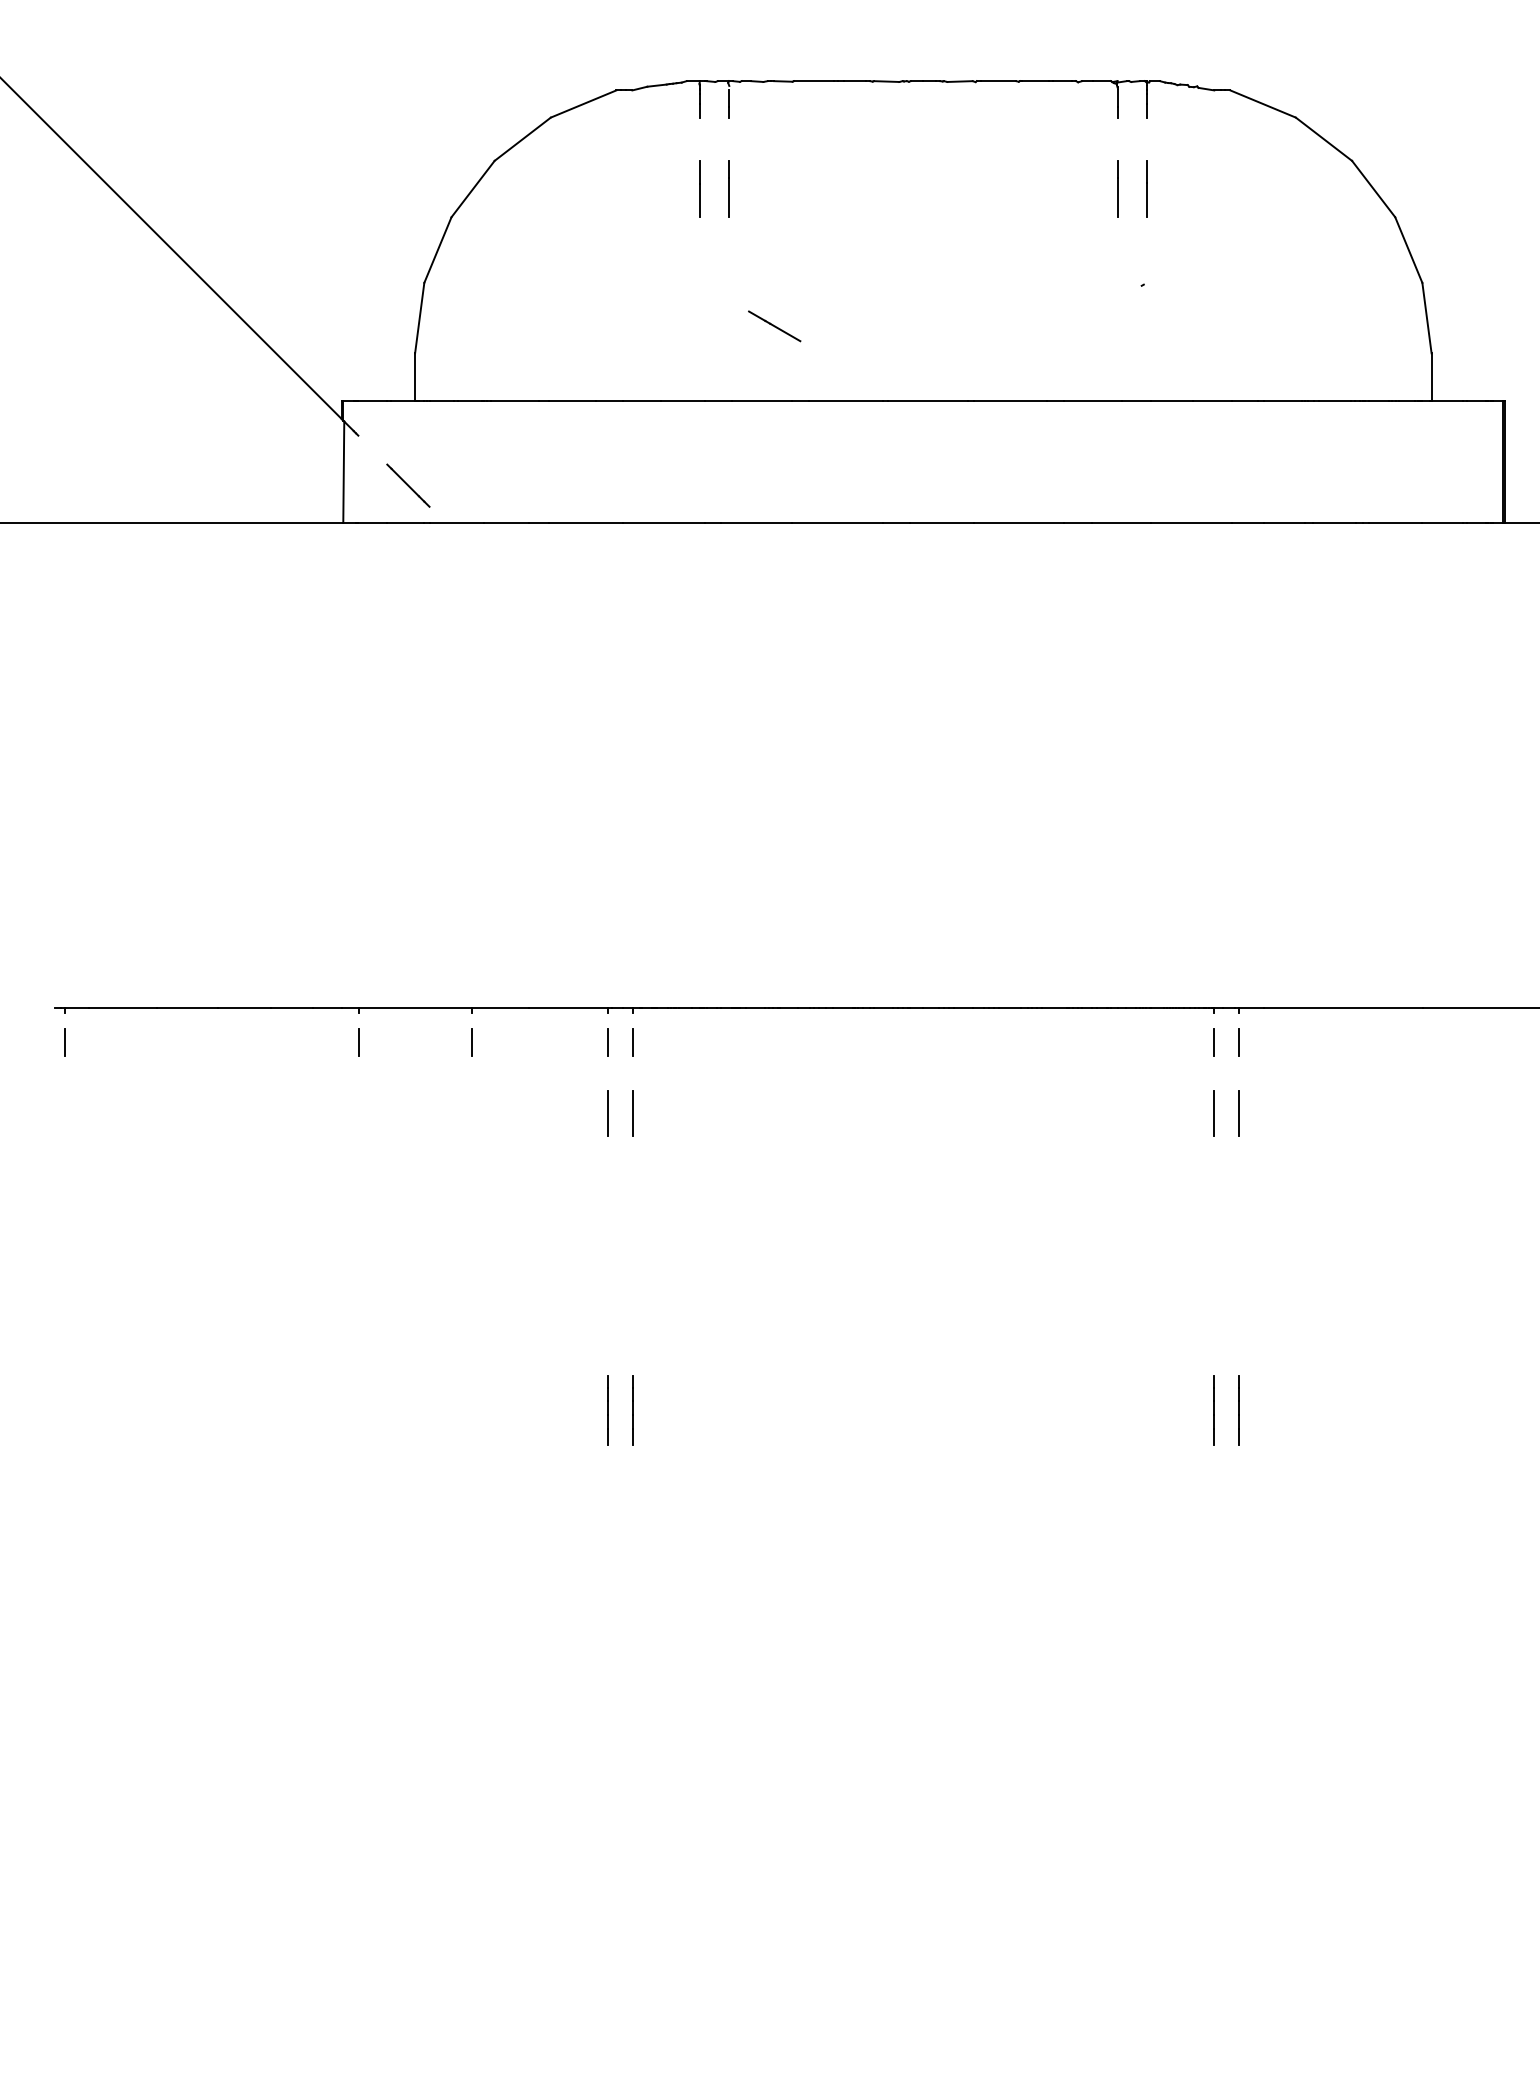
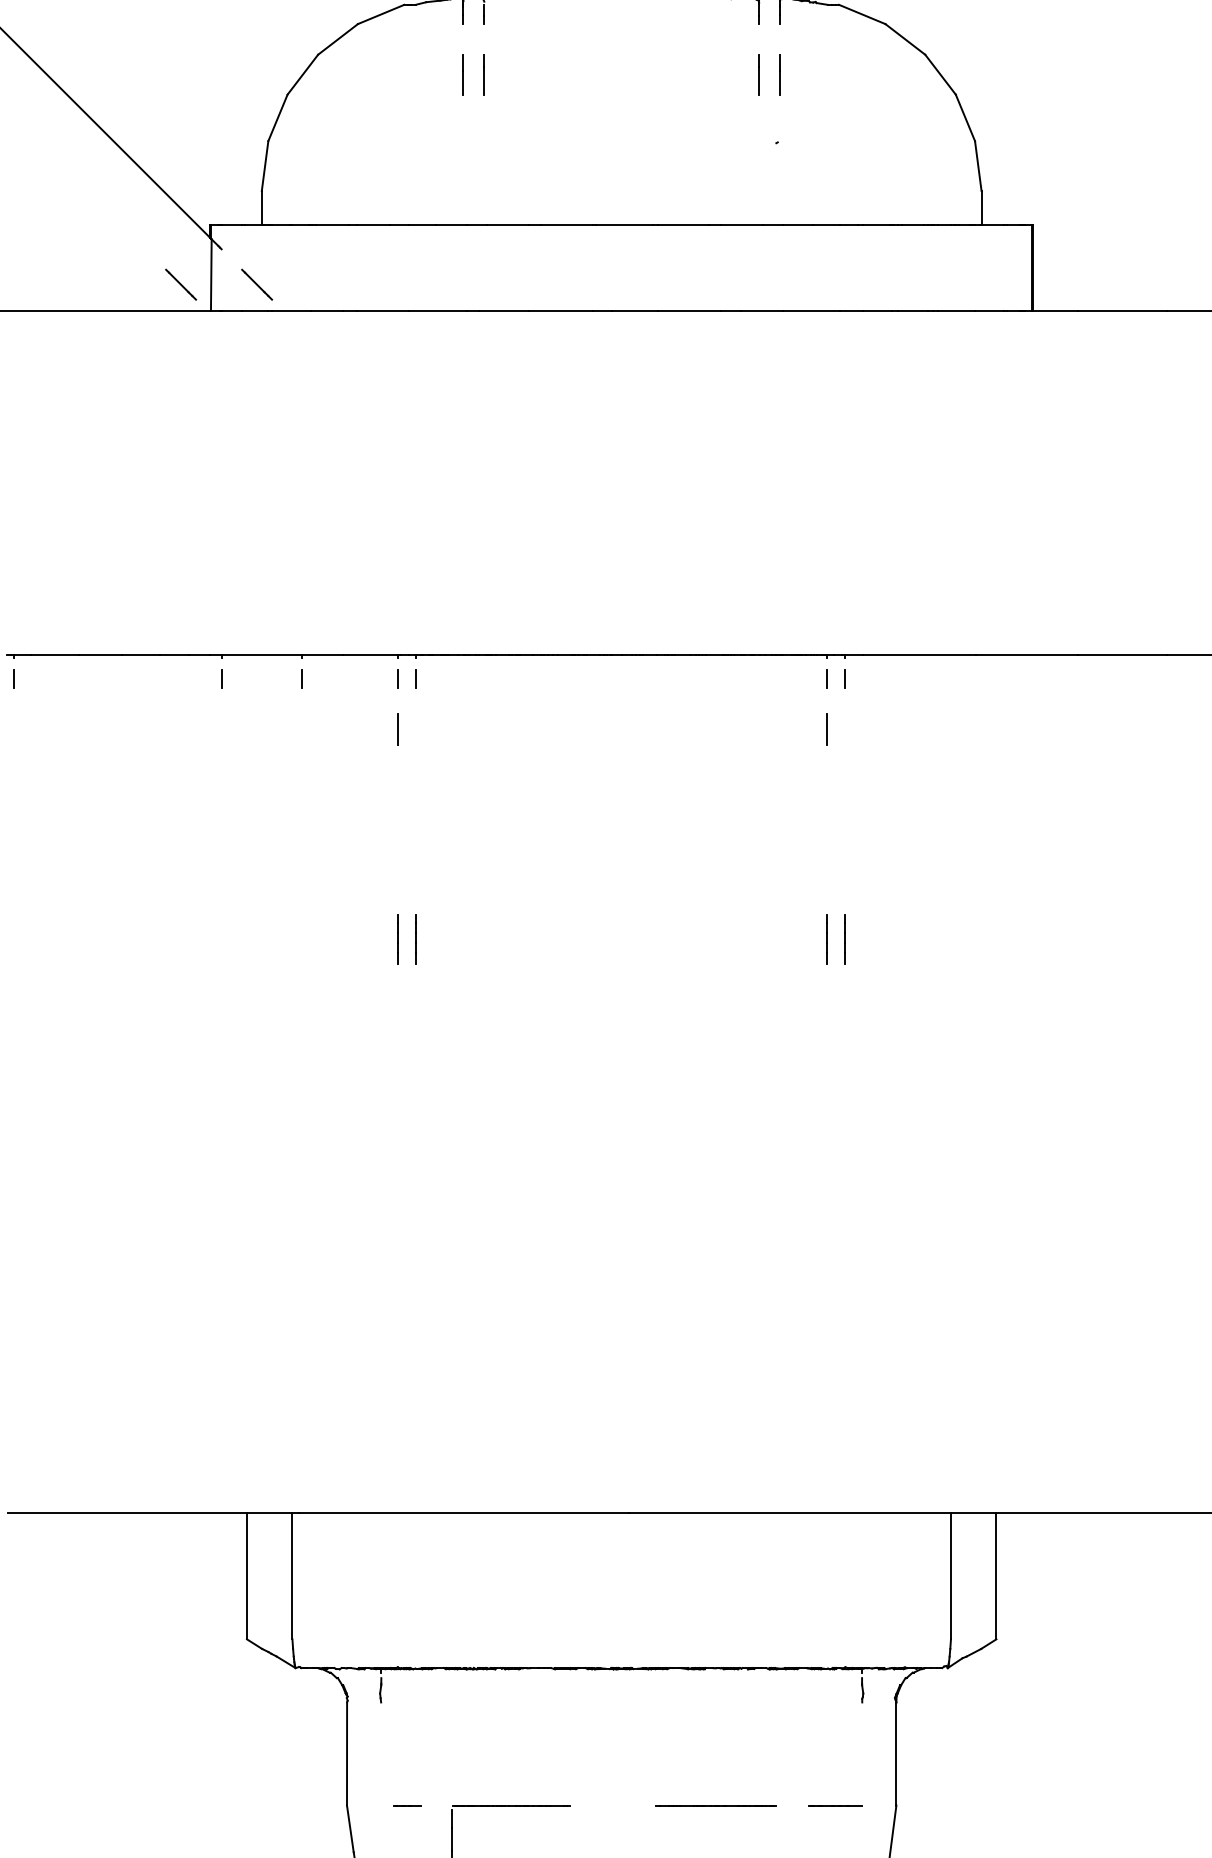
line: (774, 325) -> (516, 171), removed
line: (301, 485) -> (181, 284), added
line: (633, 1113) -> (416, 729), removed
line: (1239, 1113) -> (845, 729), removed

